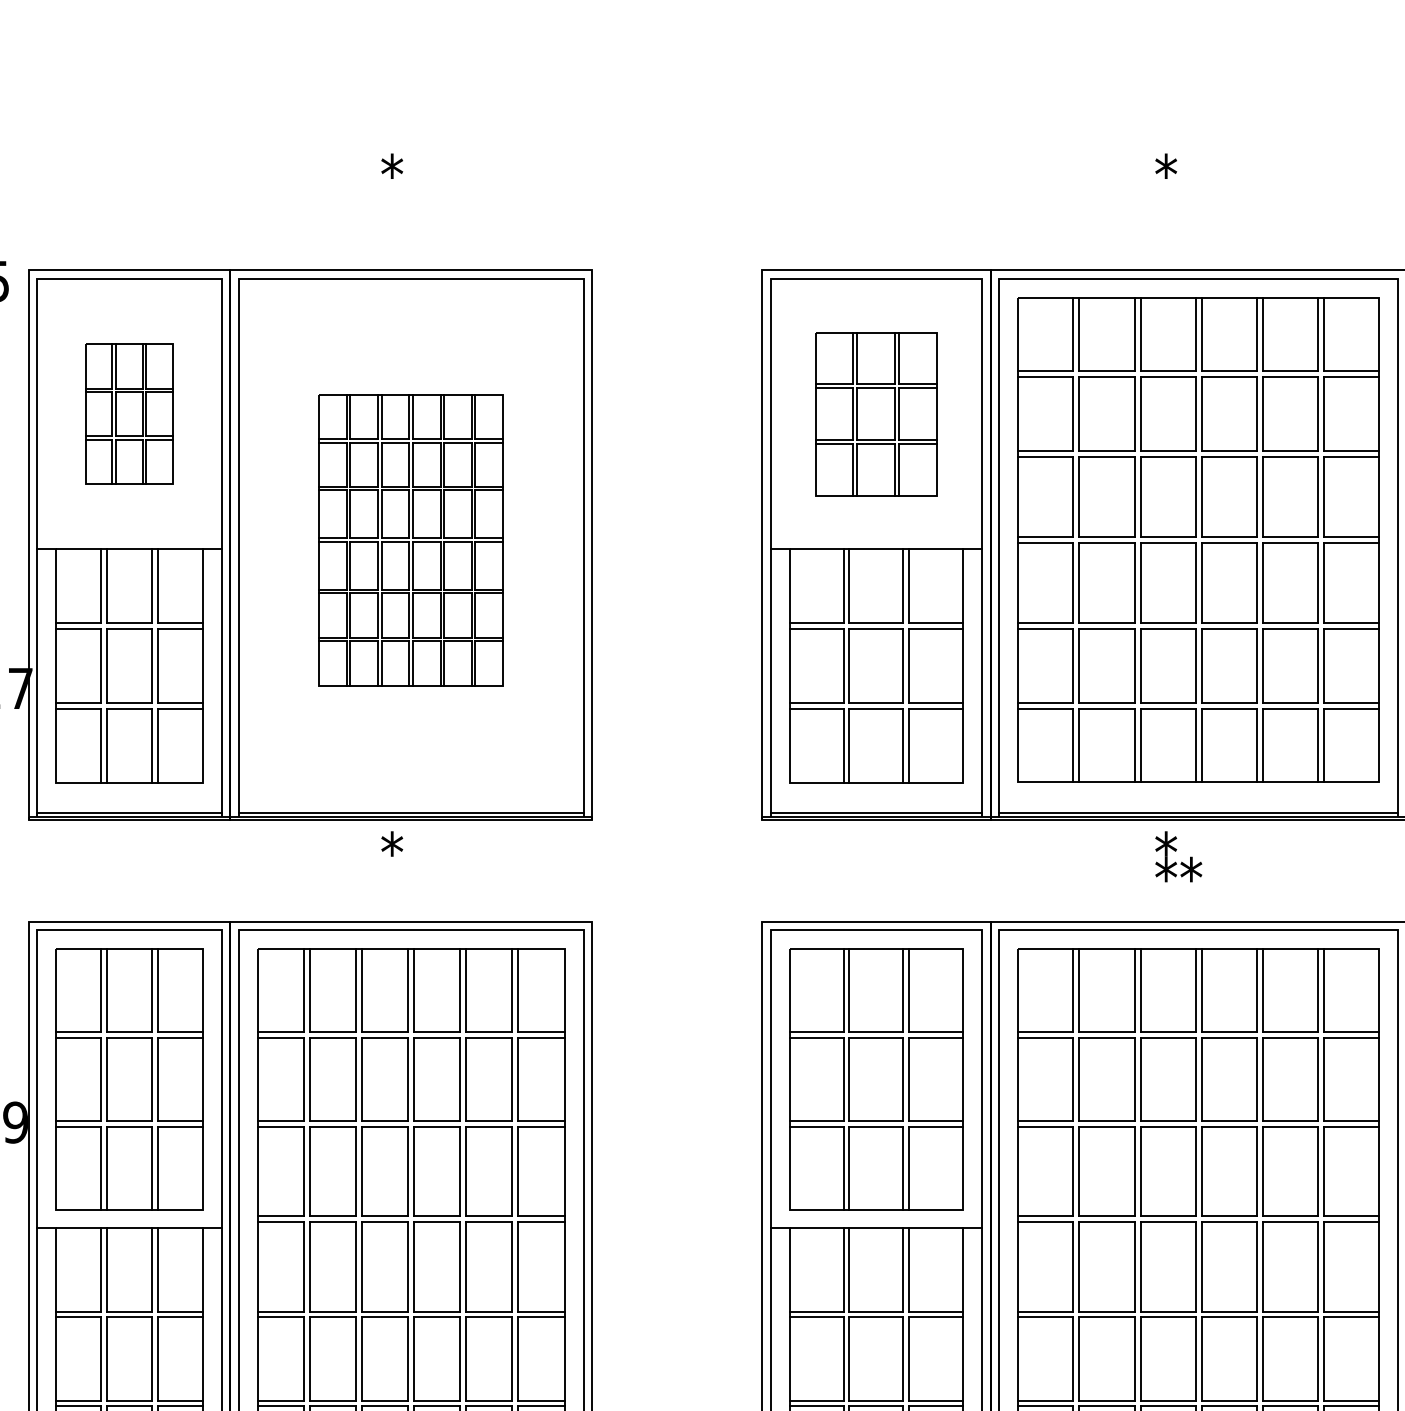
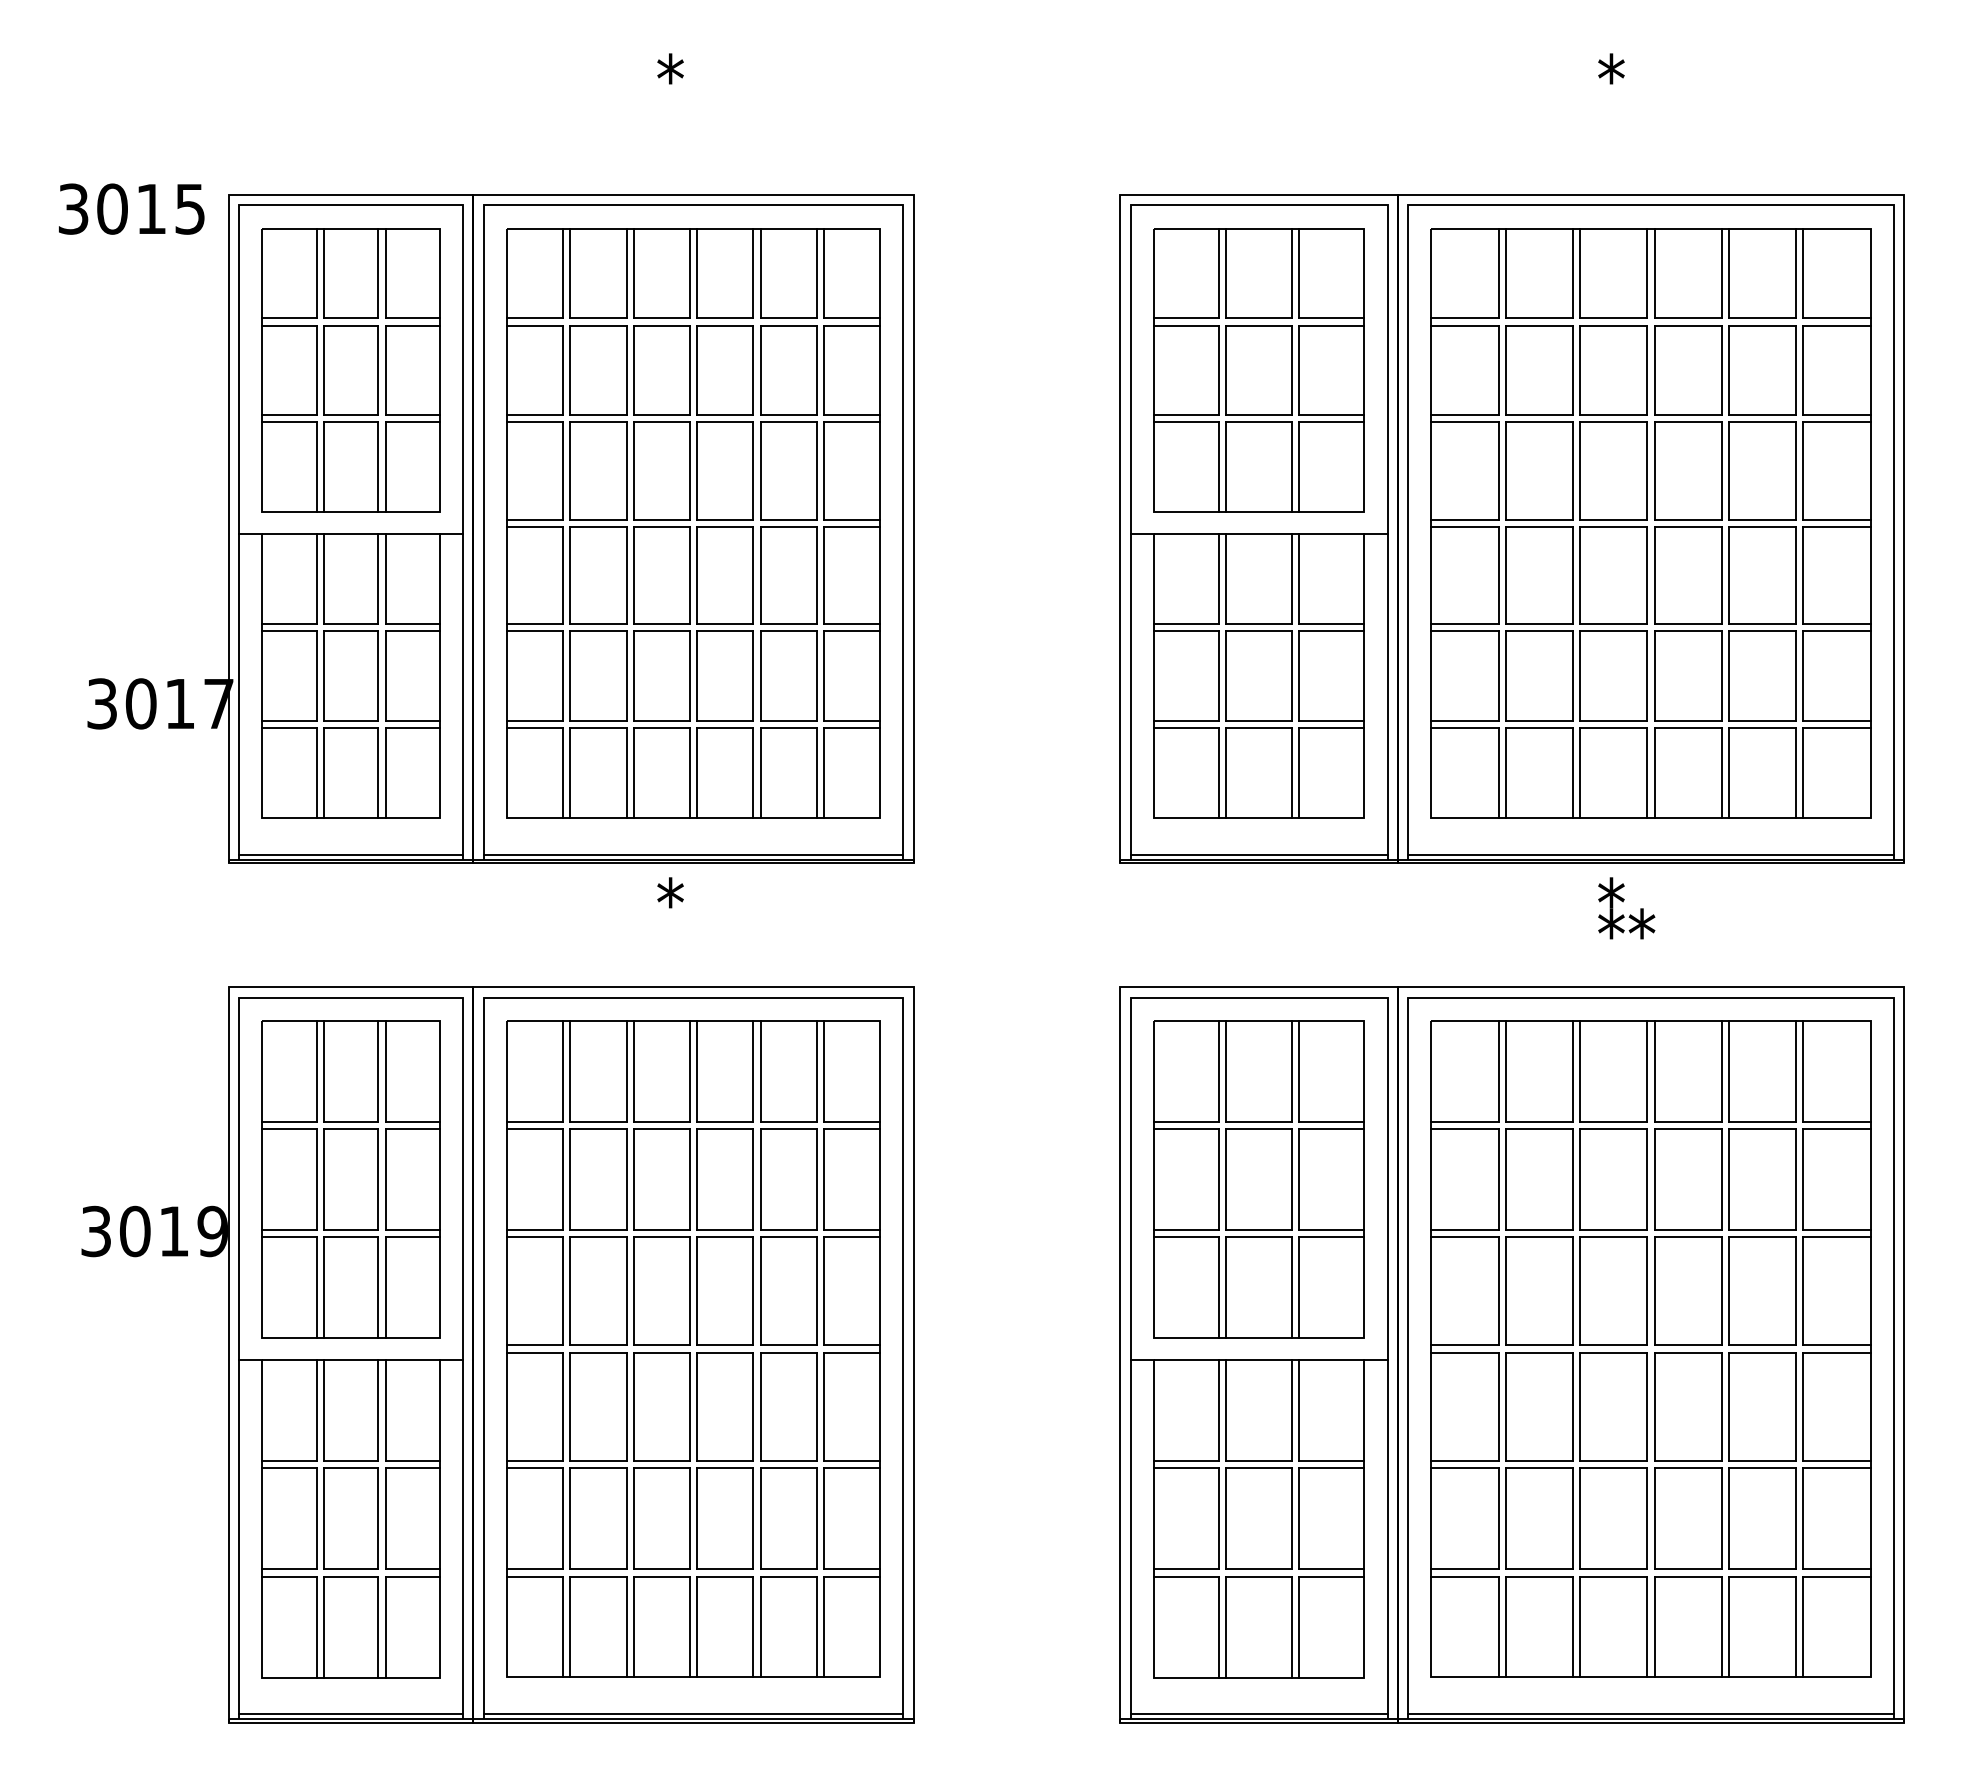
part: (128, 414) -> (350, 370), size x1.67
part: (875, 414) -> (1258, 370), size x1.43
part: (411, 540) -> (693, 523), size x1.67

